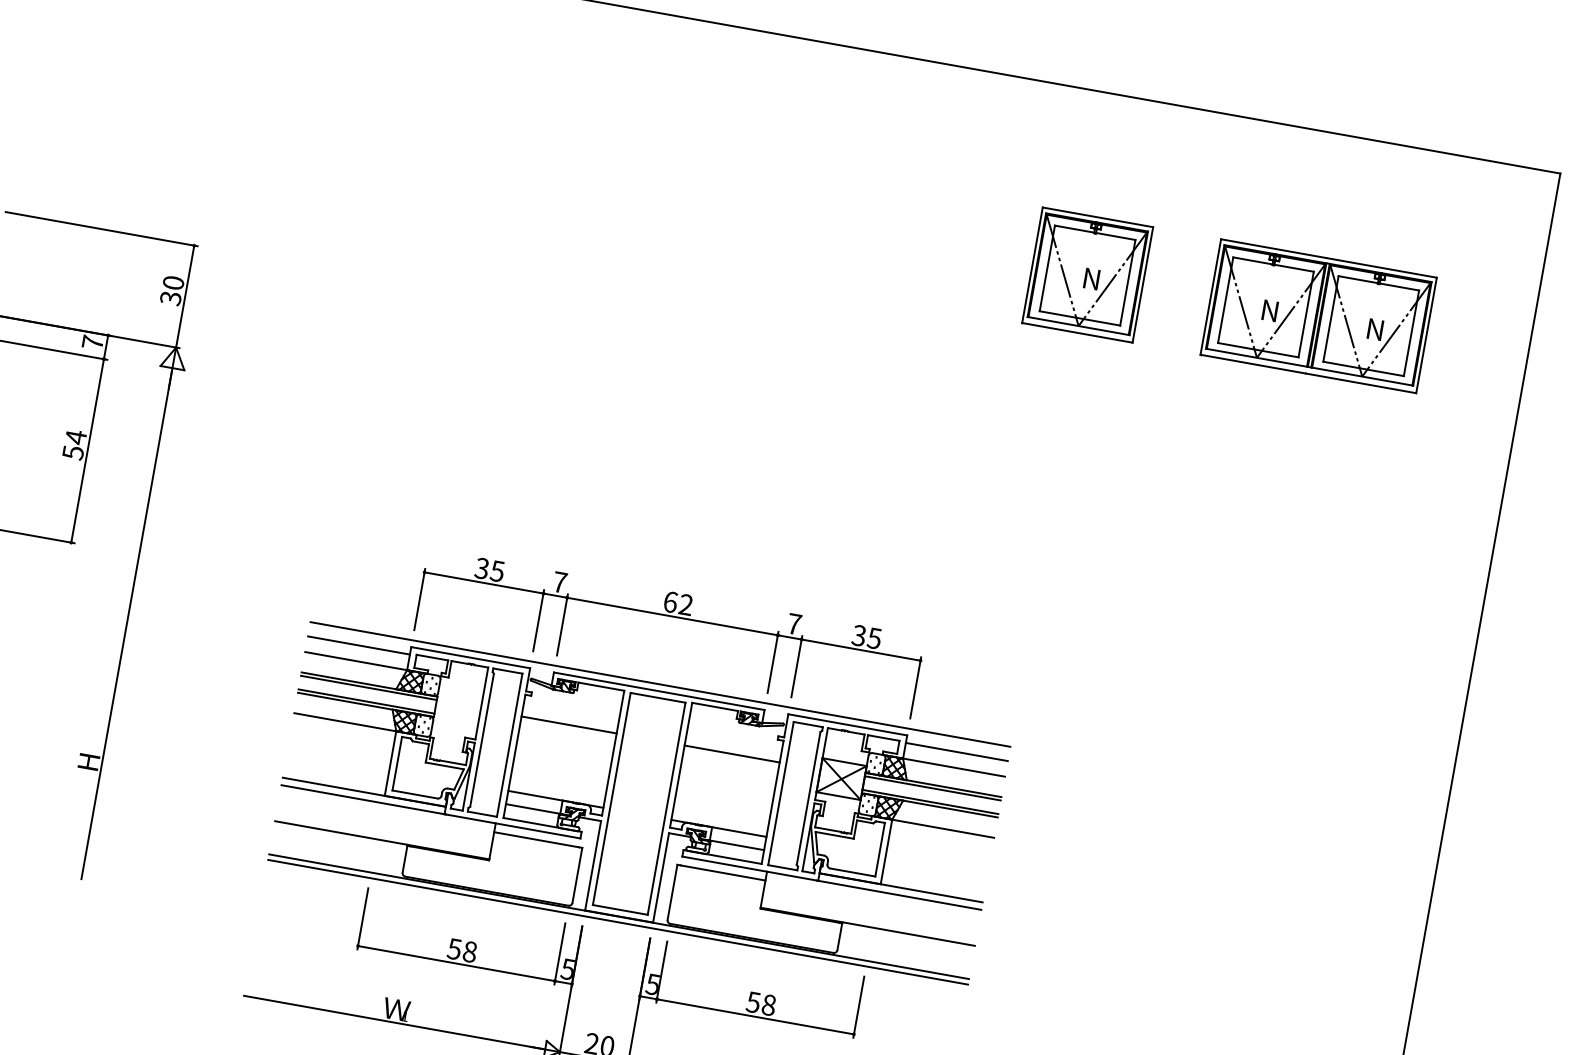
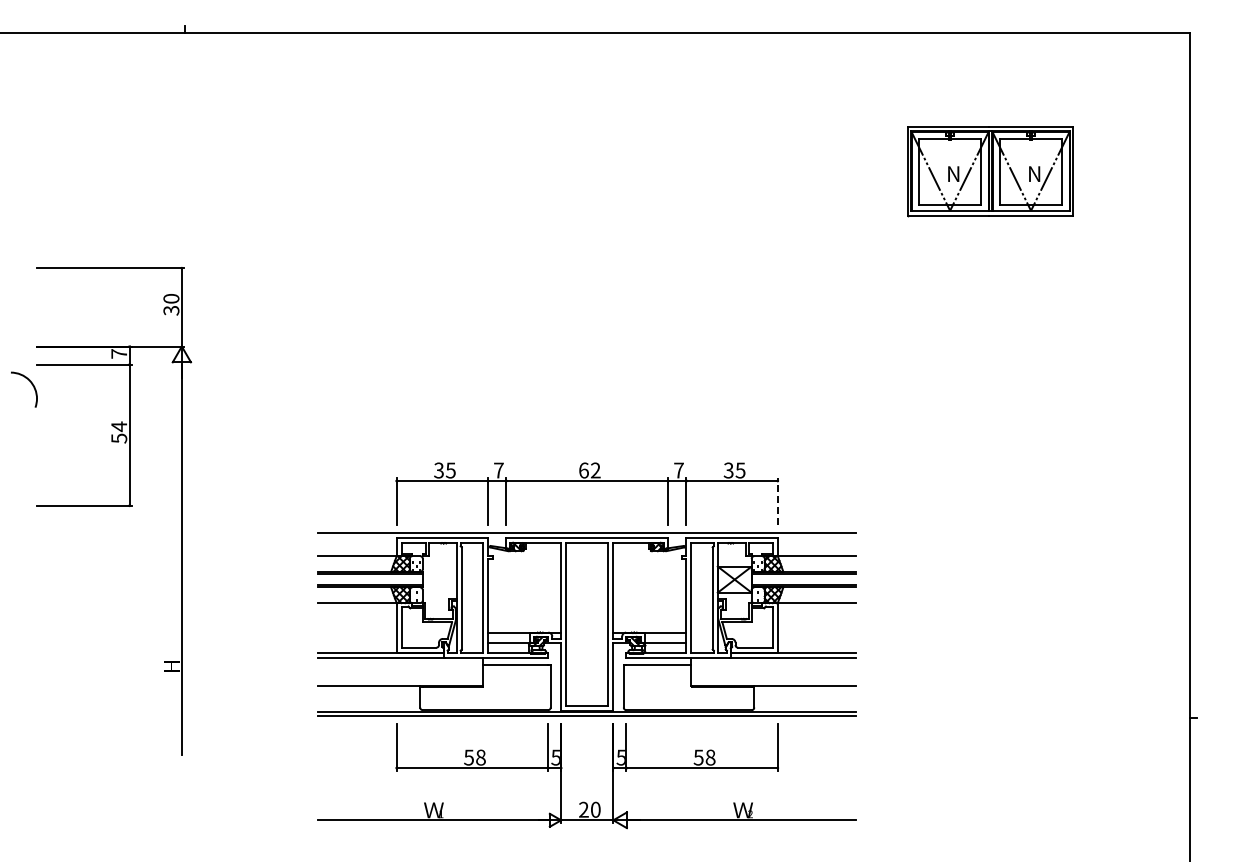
part: (1088, 274) -> (851, 171), removed
part: (1318, 316) -> (990, 171), moved
line: (358, 645) -> (357, 544), removed
line: (915, 687) -> (777, 501), solid -> dashed
line: (568, 724) -> (524, 575), removed
line: (956, 752) -> (816, 544), removed
line: (731, 753) -> (649, 575), removed

